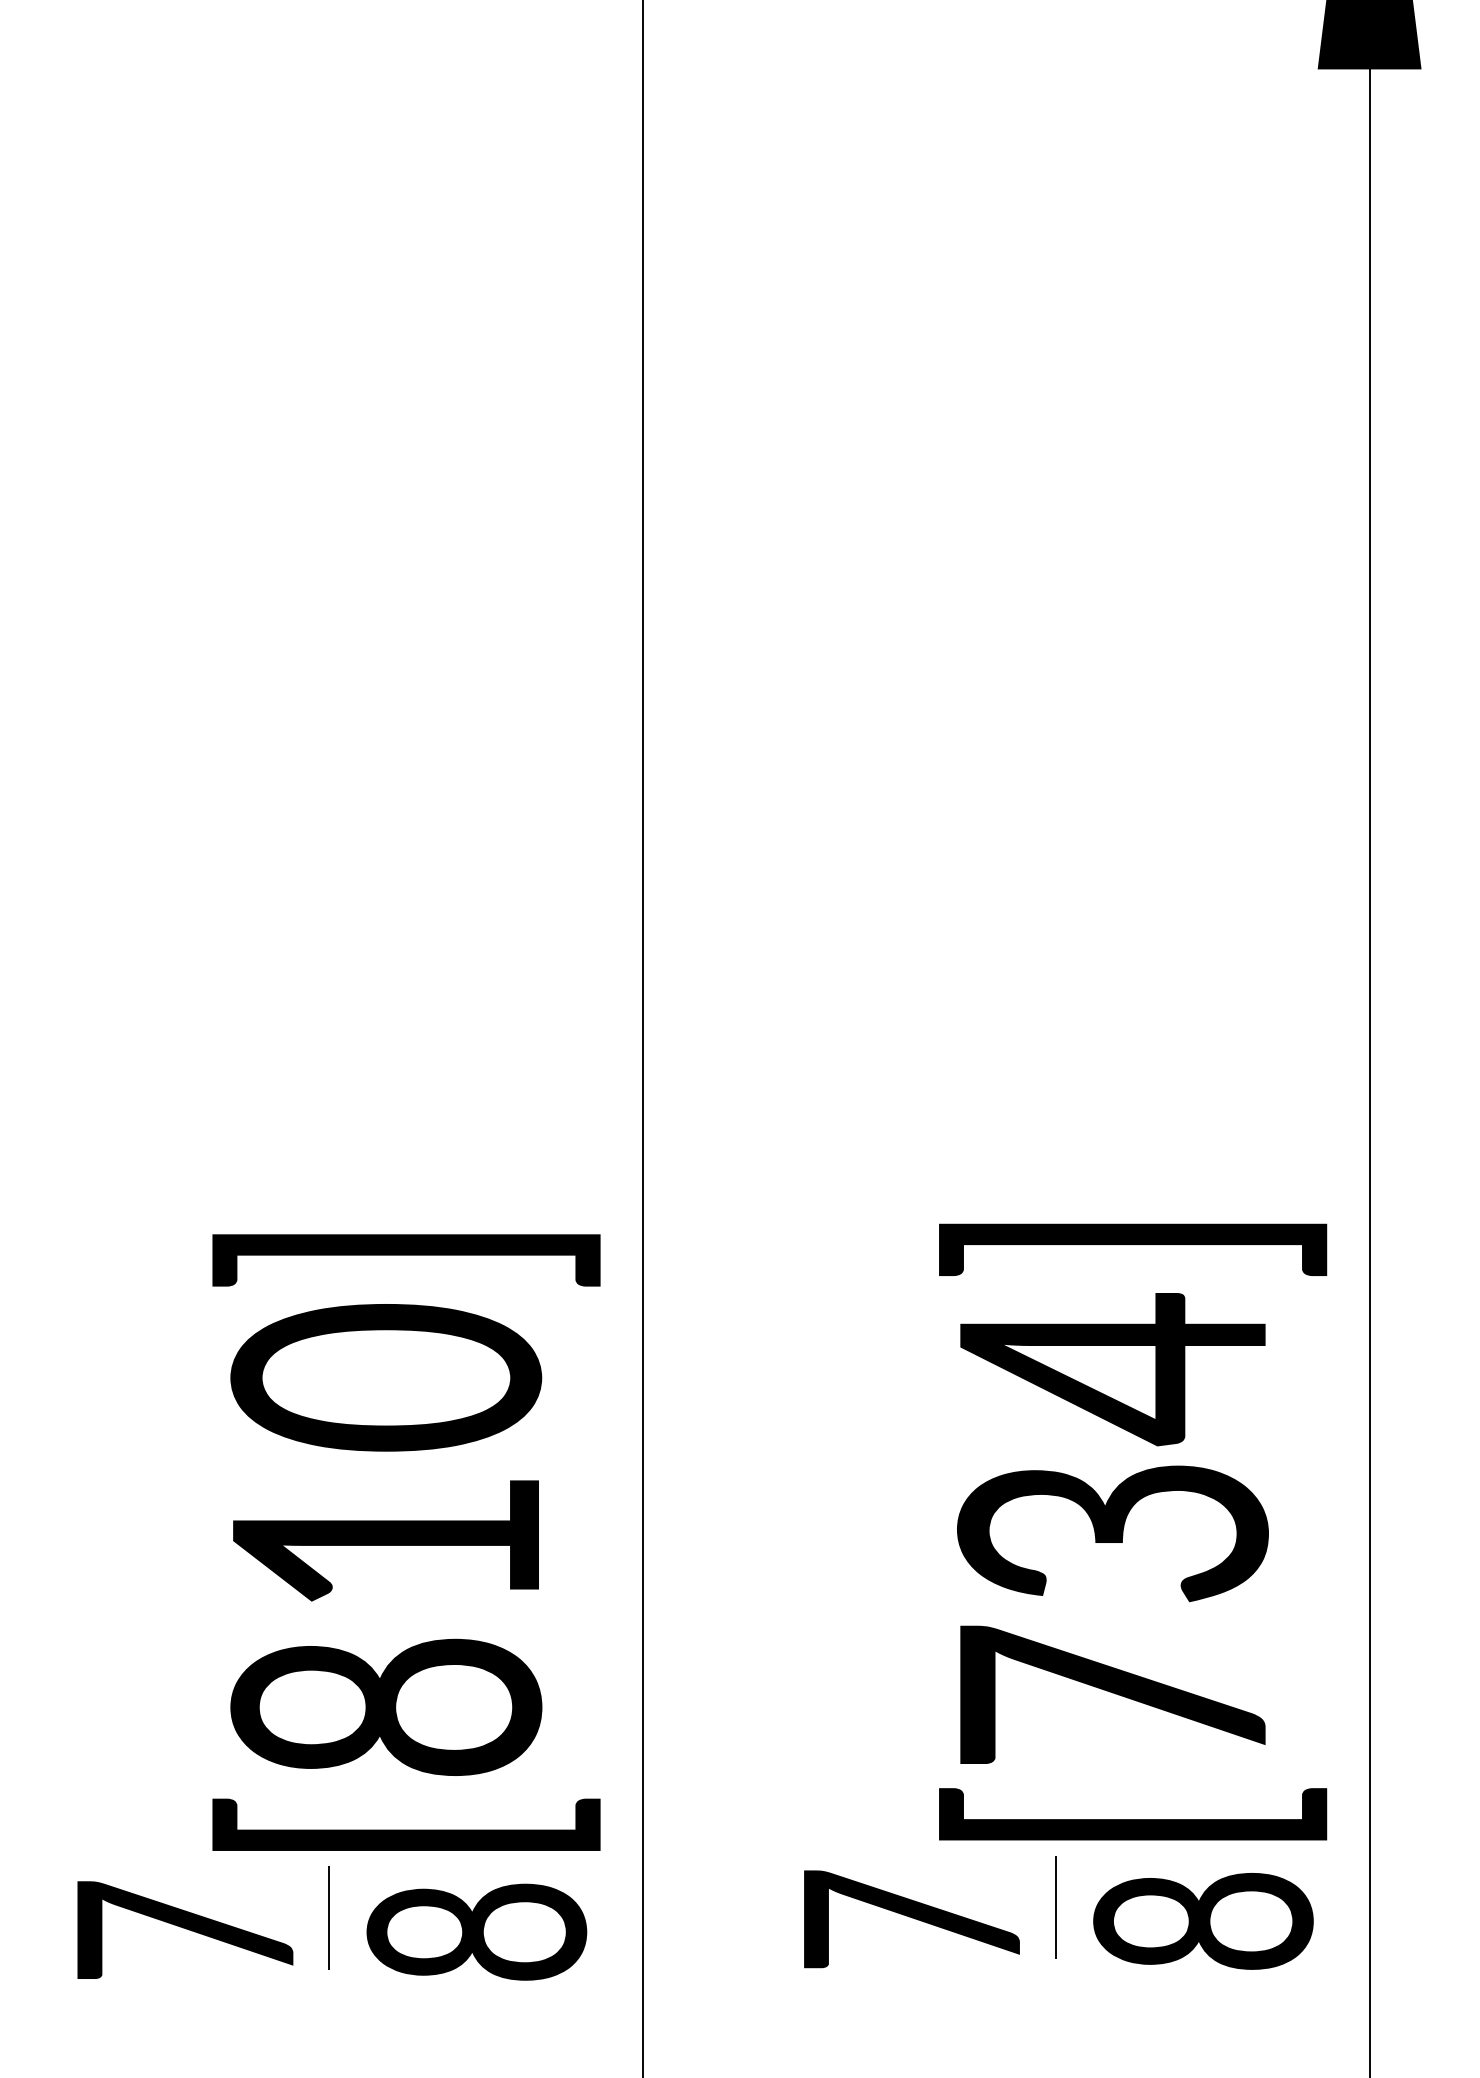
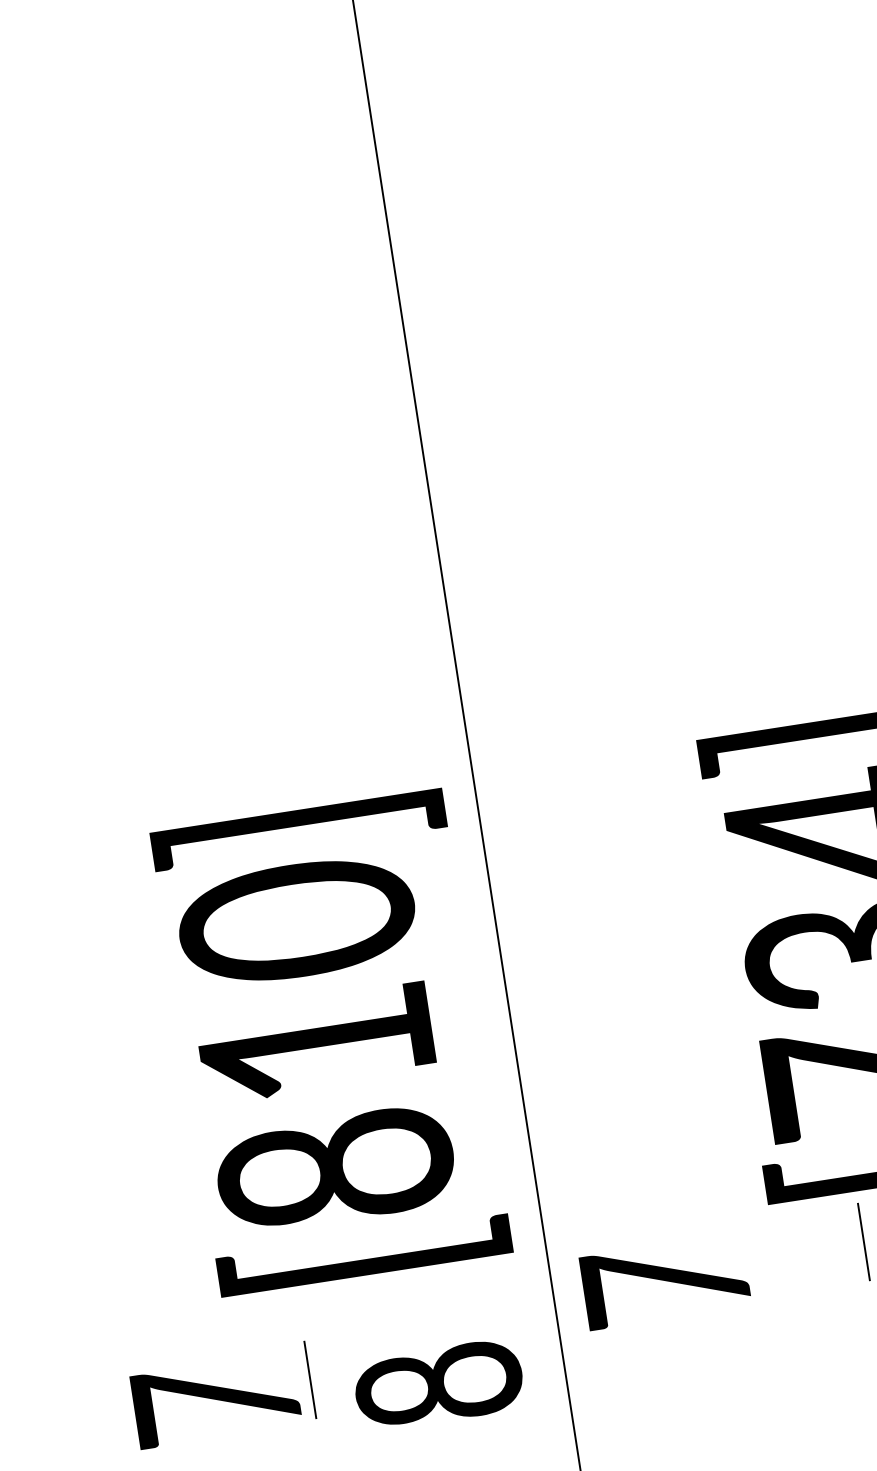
line: (328, 1917) -> (309, 1379), moved
text: (911, 1919) -> (665, 1282), moved
text: (185, 1929) -> (216, 1400), moved
text: (476, 1931) -> (438, 1384), moved

